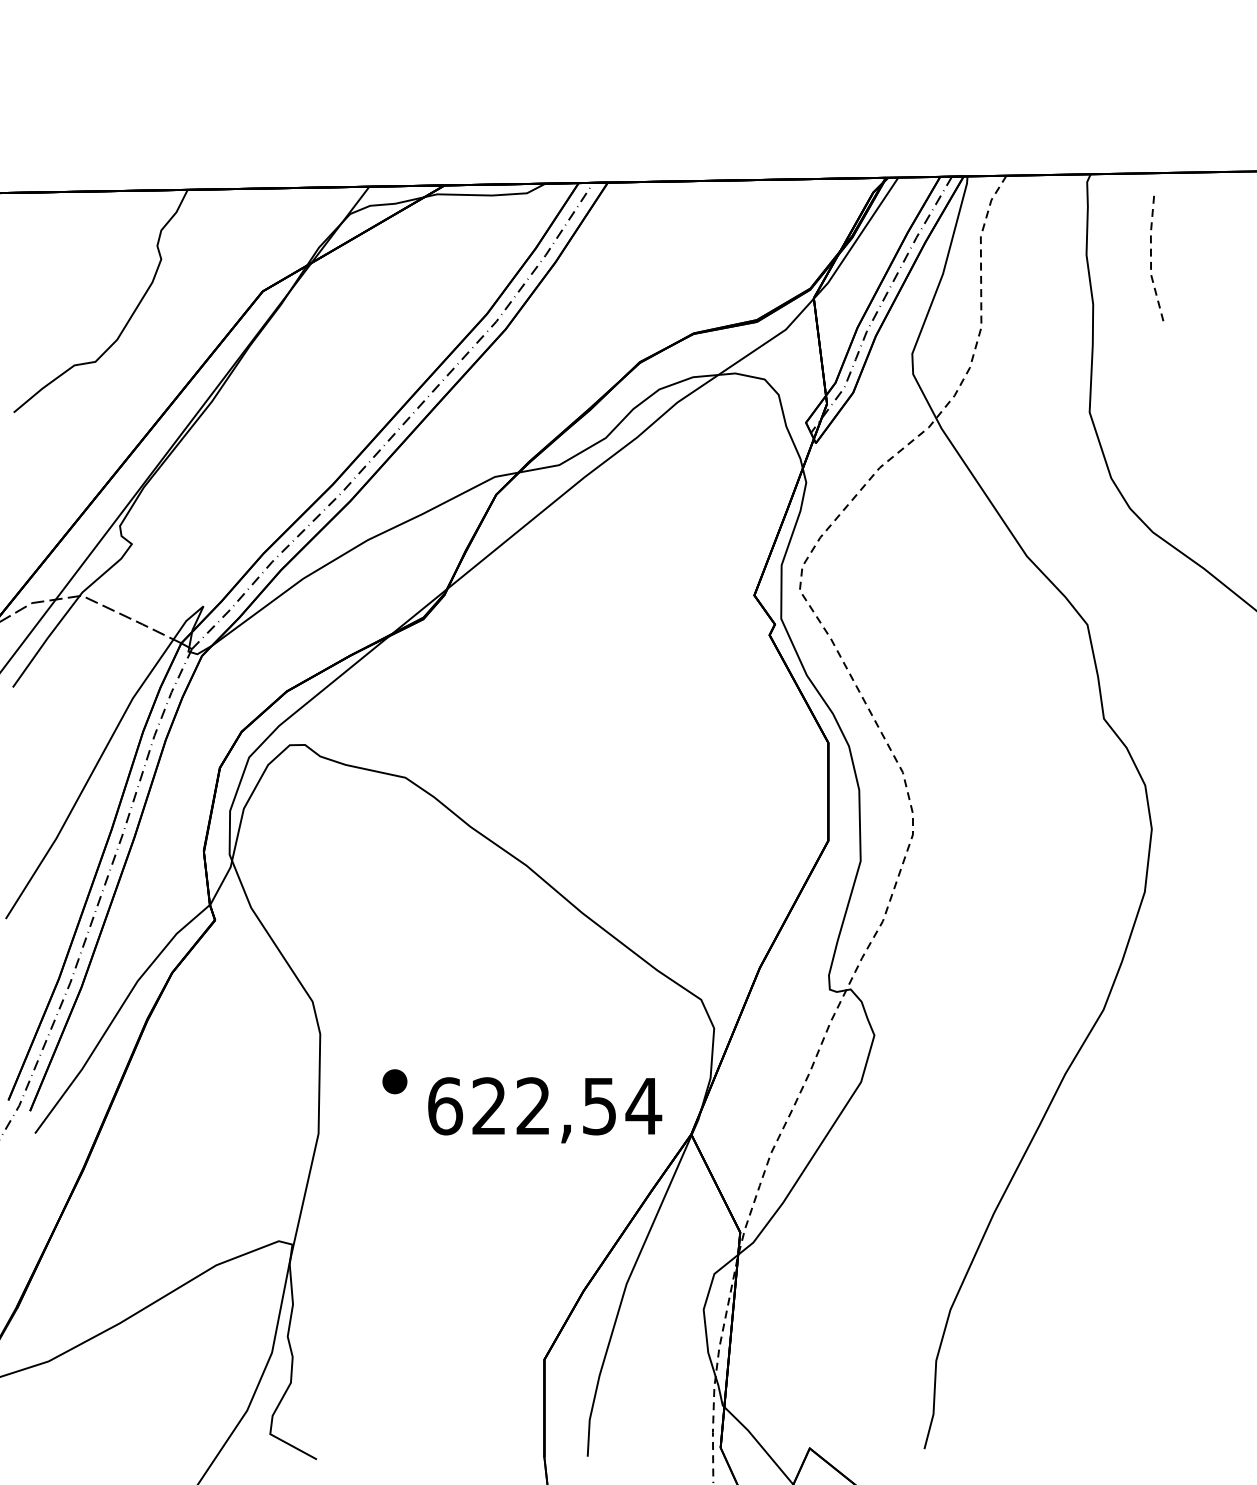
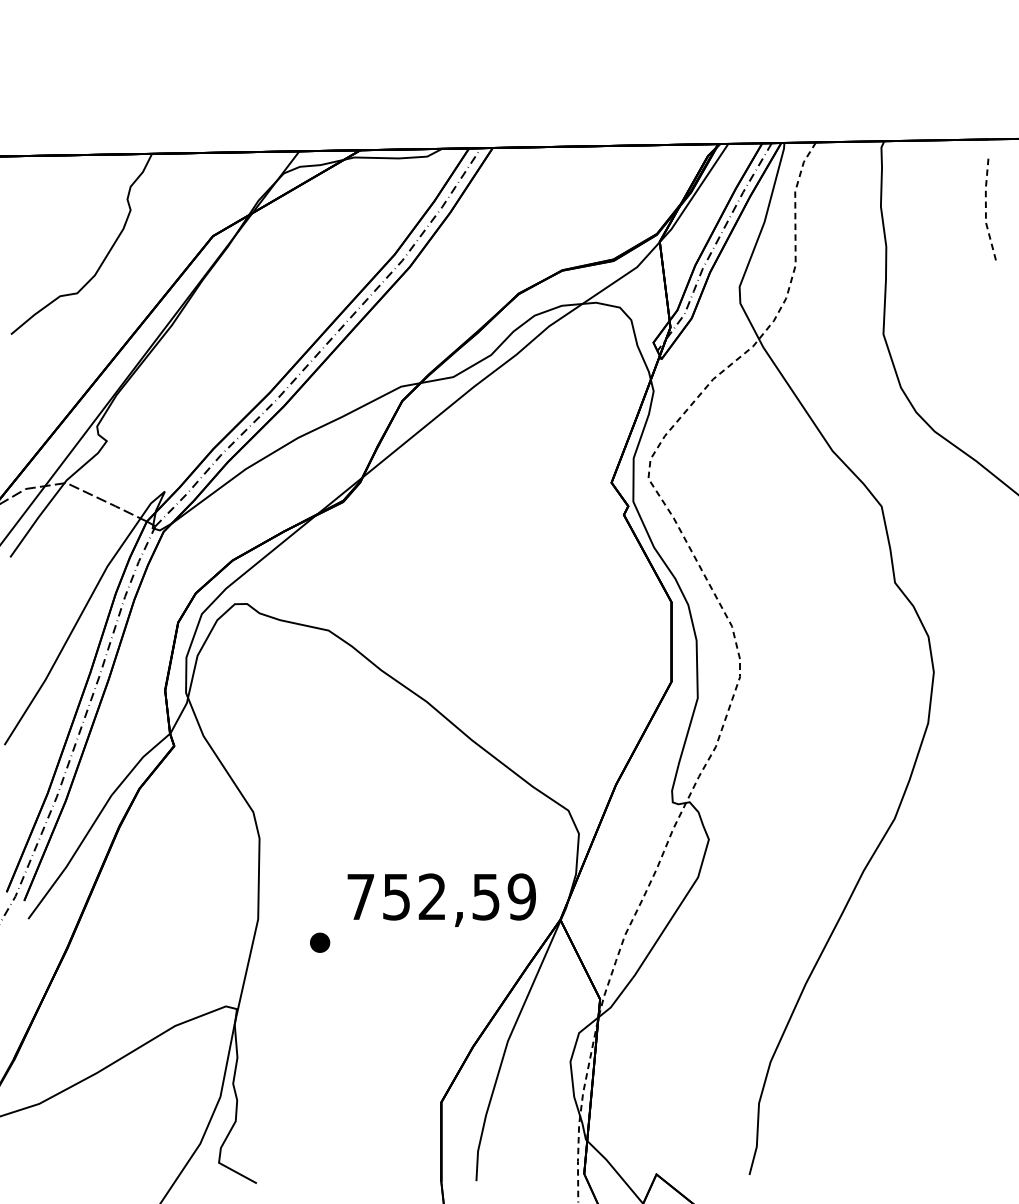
line: (1151, 256) -> (986, 207), moved
part: (394, 1081) -> (319, 942), moved
text: (545, 1106) -> (442, 897), 622,54 -> 752,59

